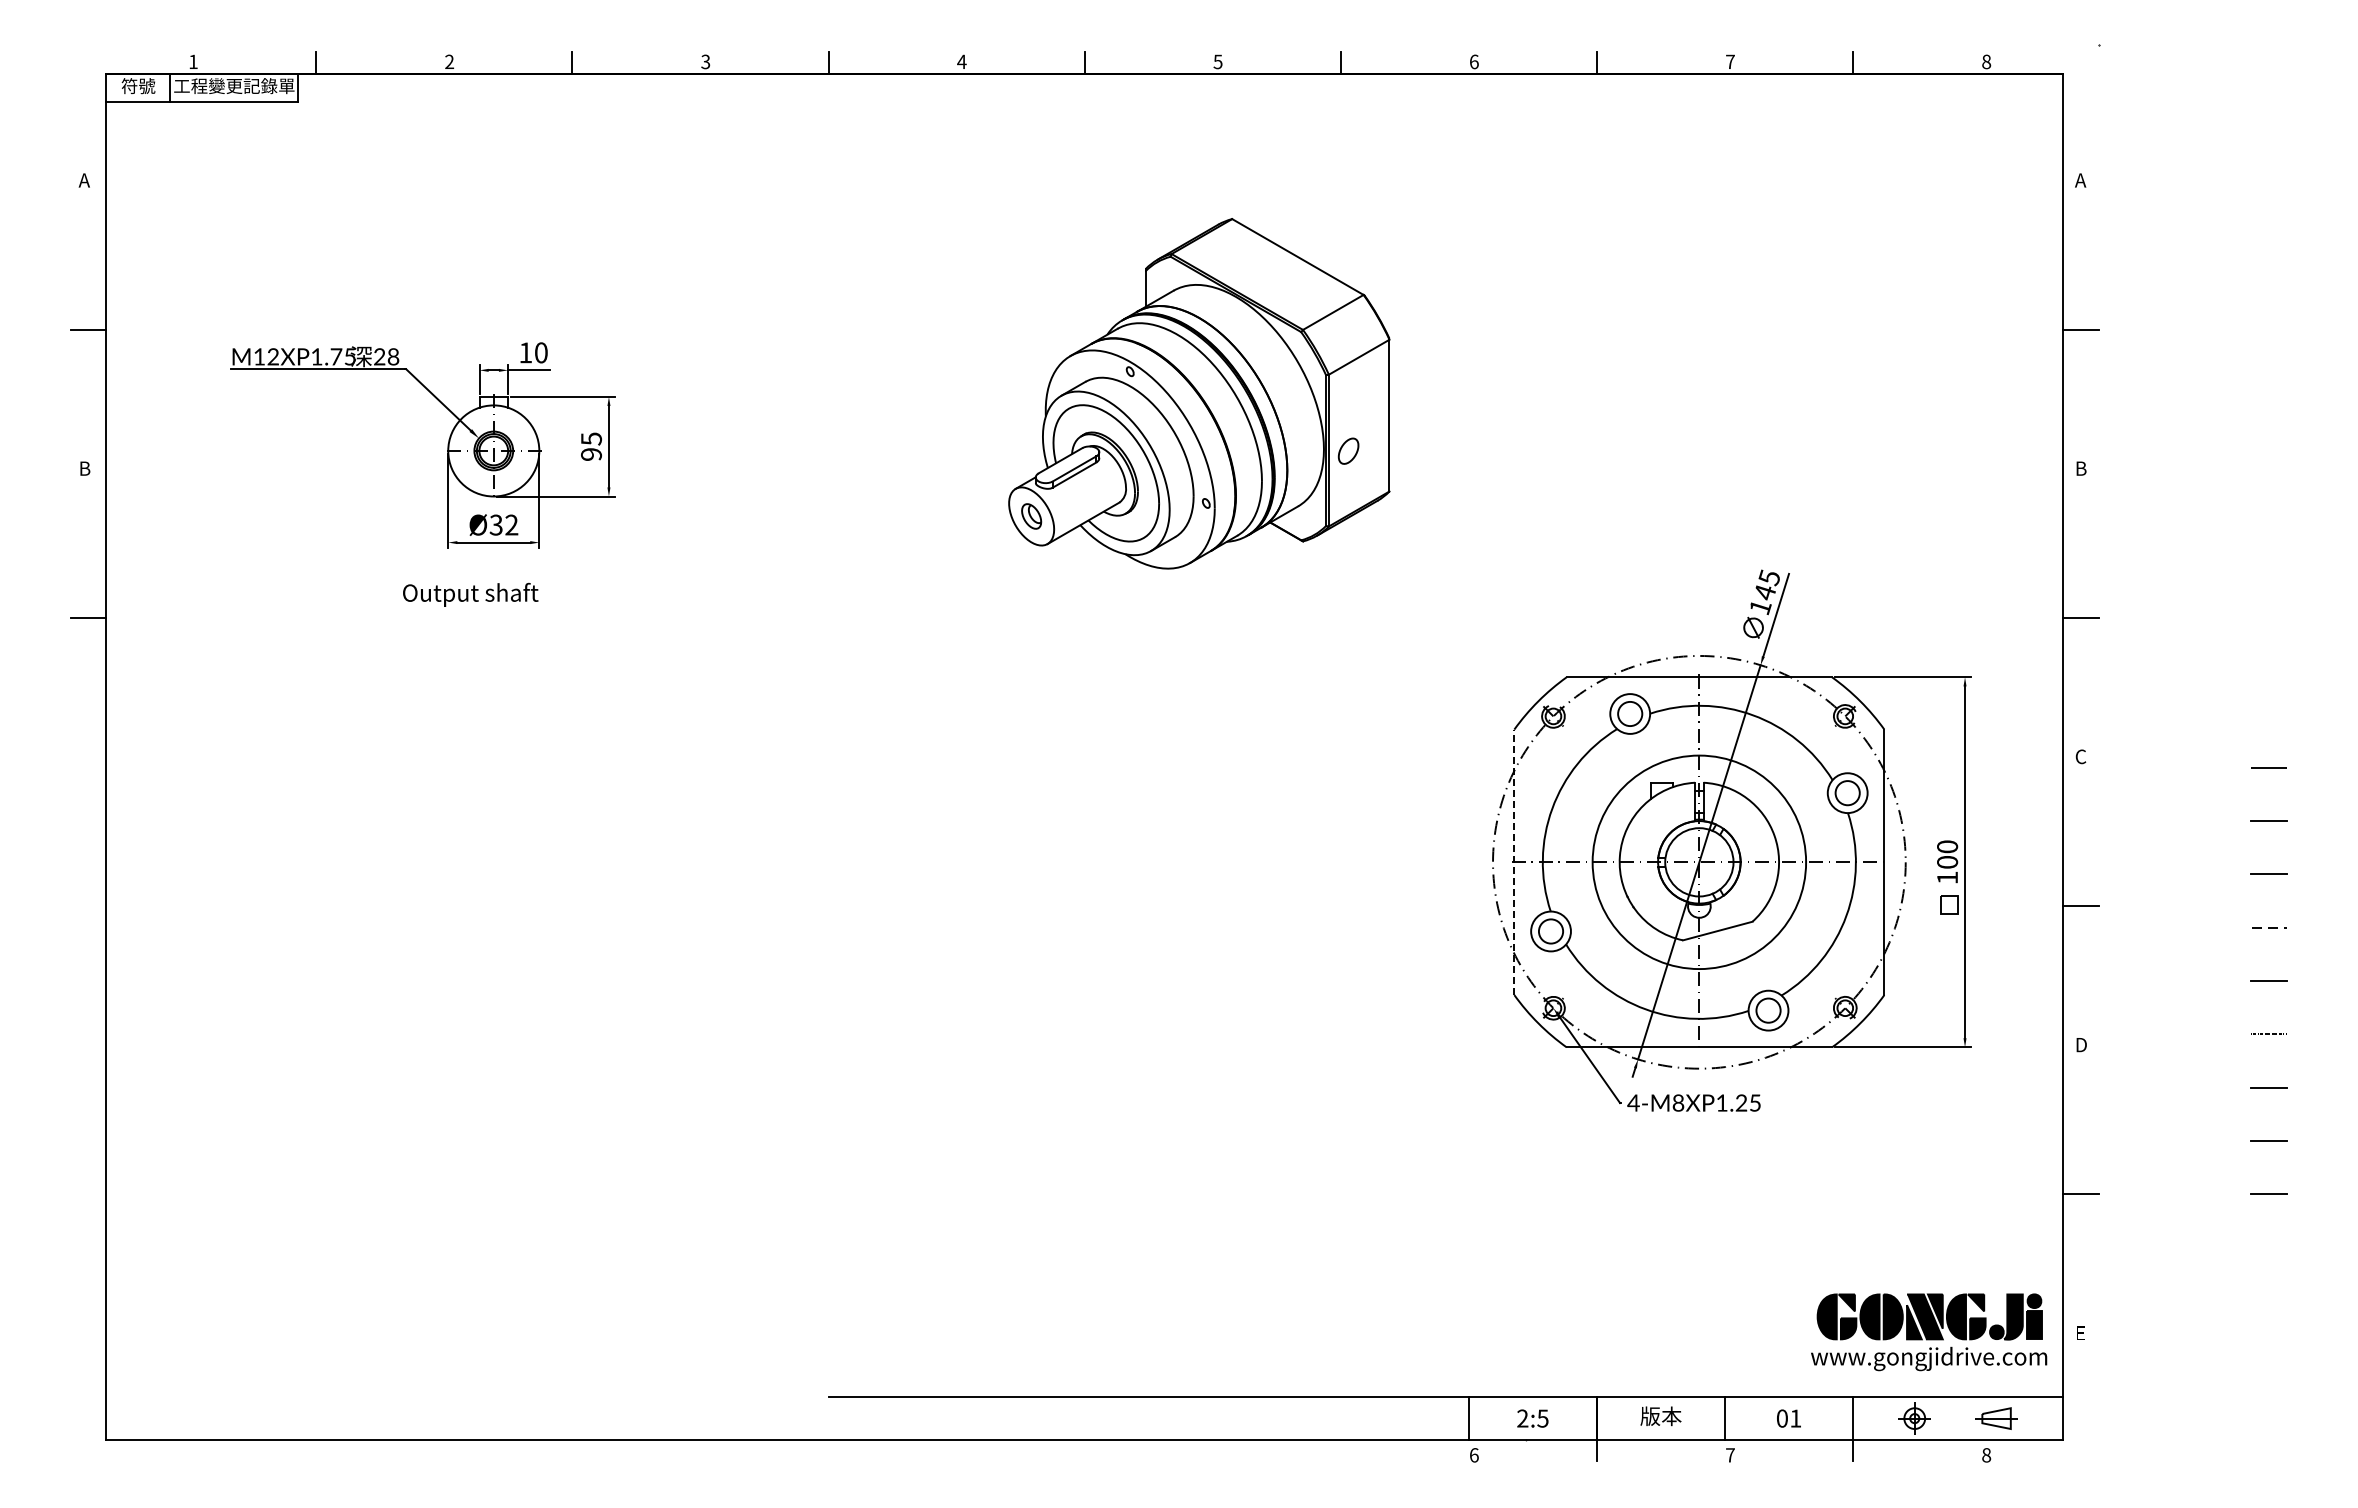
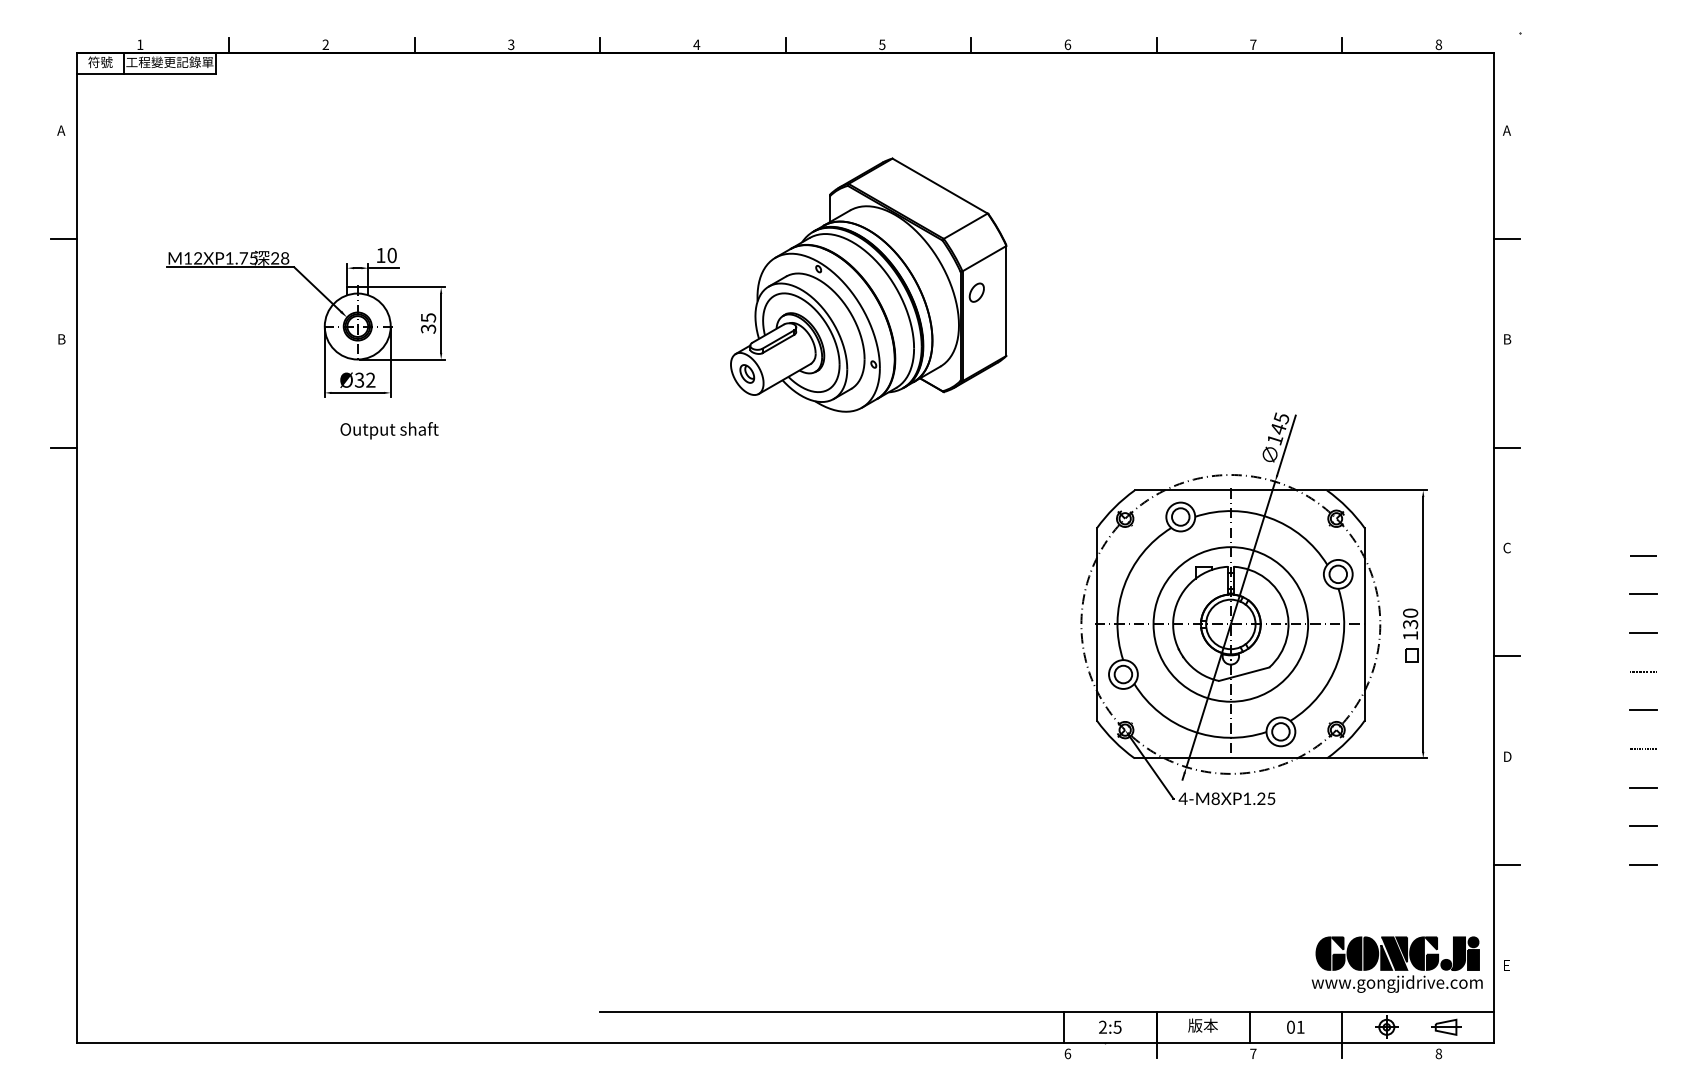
part: (1348, 450) -> (976, 292), moved
text: (591, 454) -> (428, 329), 95 -> 35
text: (470, 594) -> (389, 430), moved
line: (1514, 862) -> (1096, 624), dashed -> solid
text: (1947, 862) -> (1410, 624), 100 -> 130

